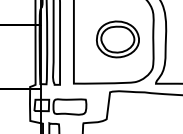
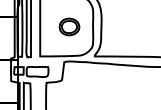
part: (117, 38) -> (69, 26), size x0.7

